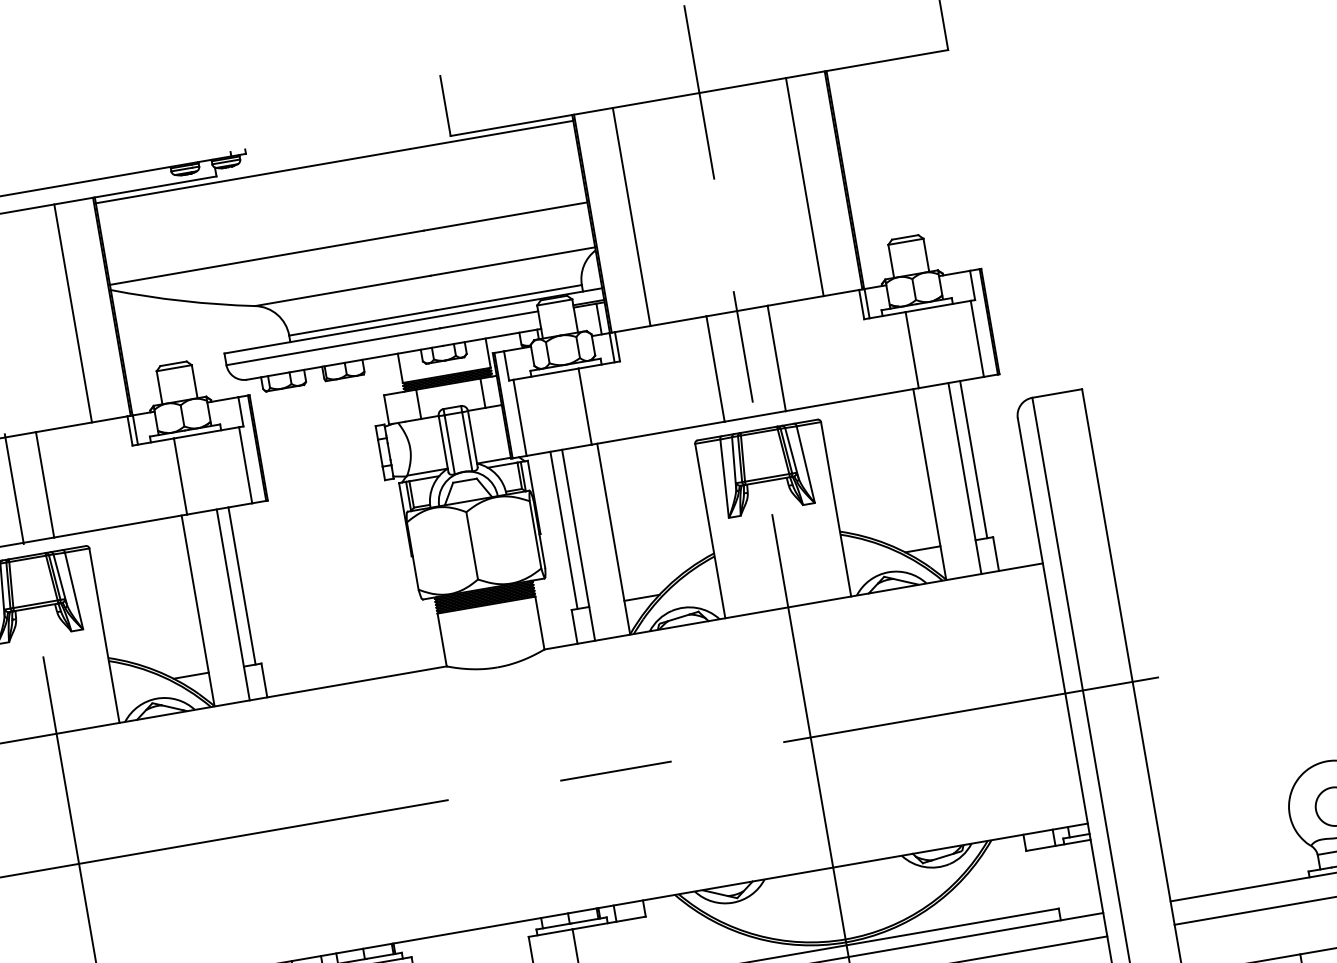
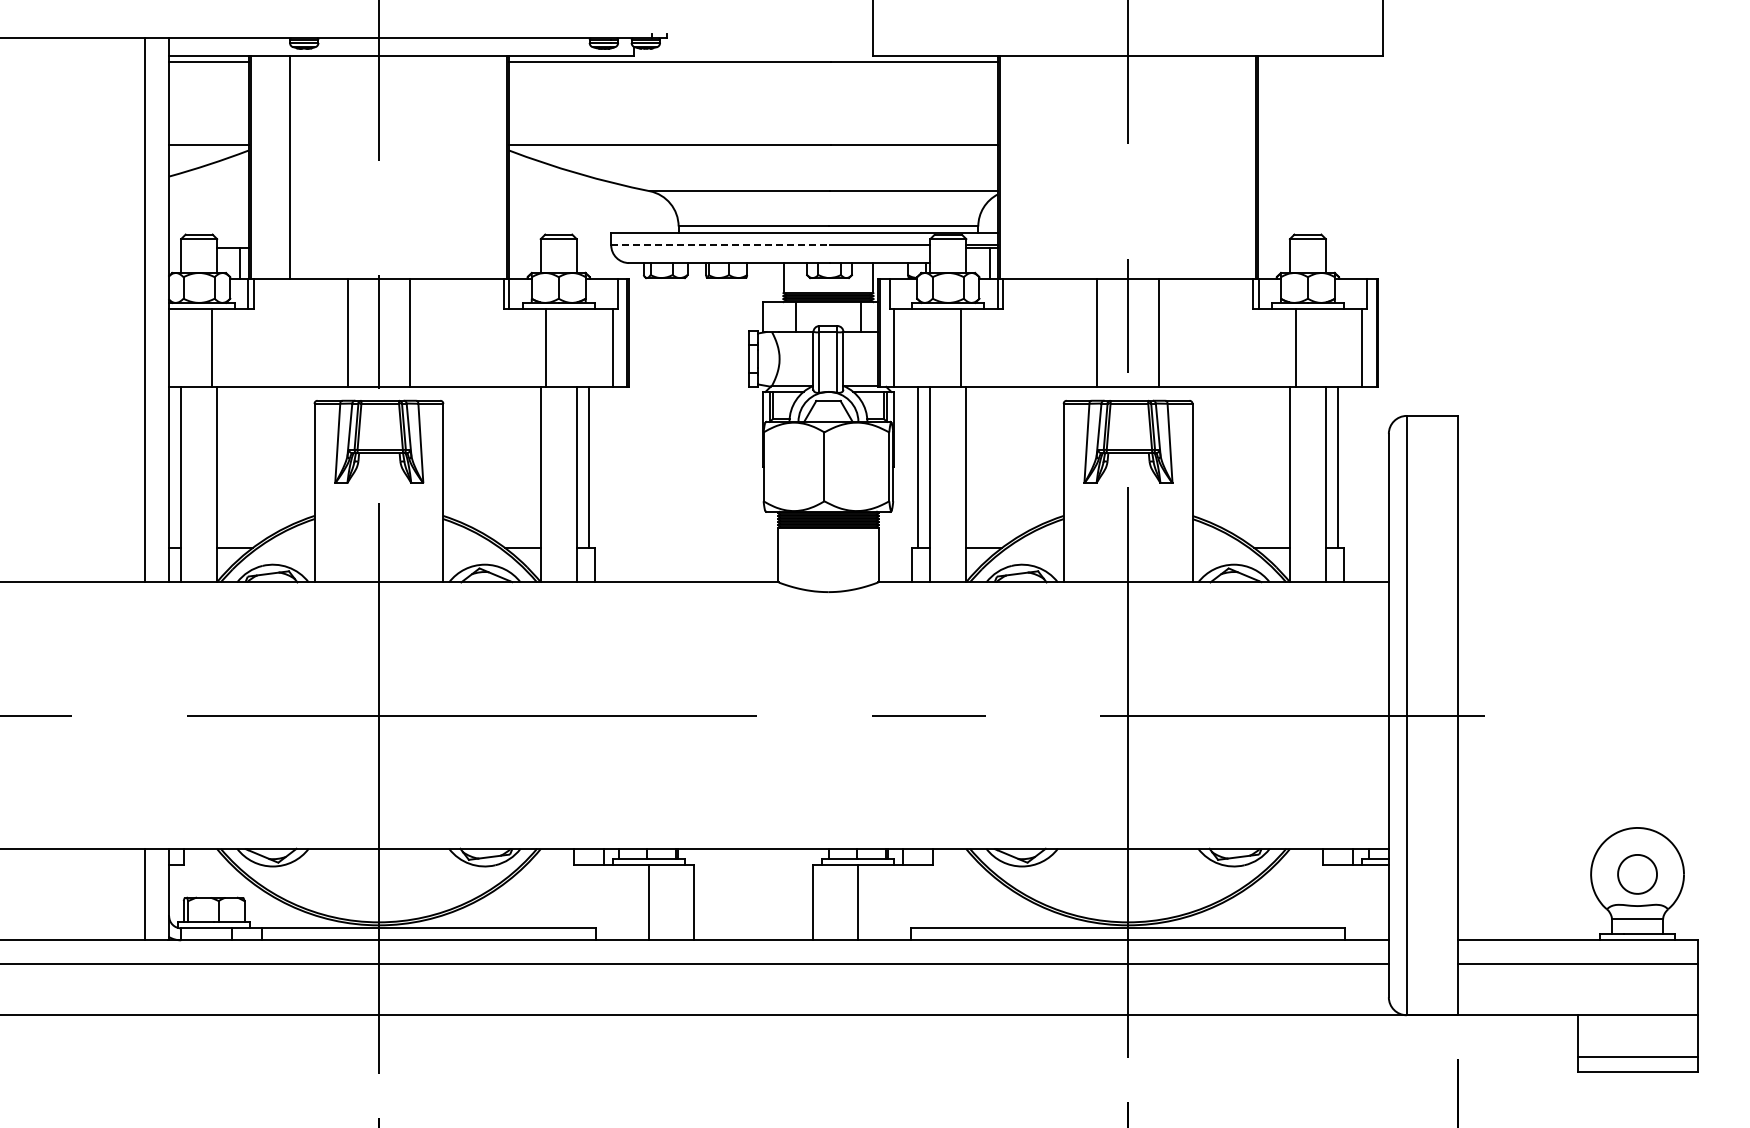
line: (804, 186) -> (1216, 166), removed
line: (631, 216) -> (1039, 166), removed
line: (72, 312) -> (467, 166), removed
line: (334, 346) -> (721, 245), solid -> dashed

